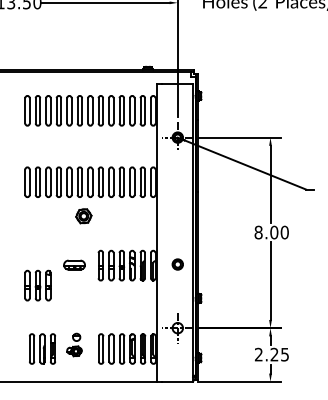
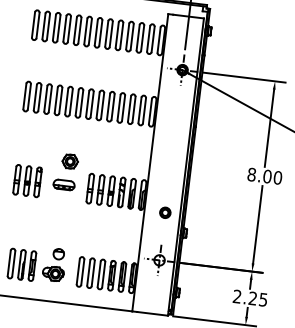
part: (83, 216) -> (69, 161), moved
part: (177, 264) -> (165, 212), moved
part: (37, 285) -> (27, 180), moved
part: (74, 344) -> (54, 264), size x1.43

